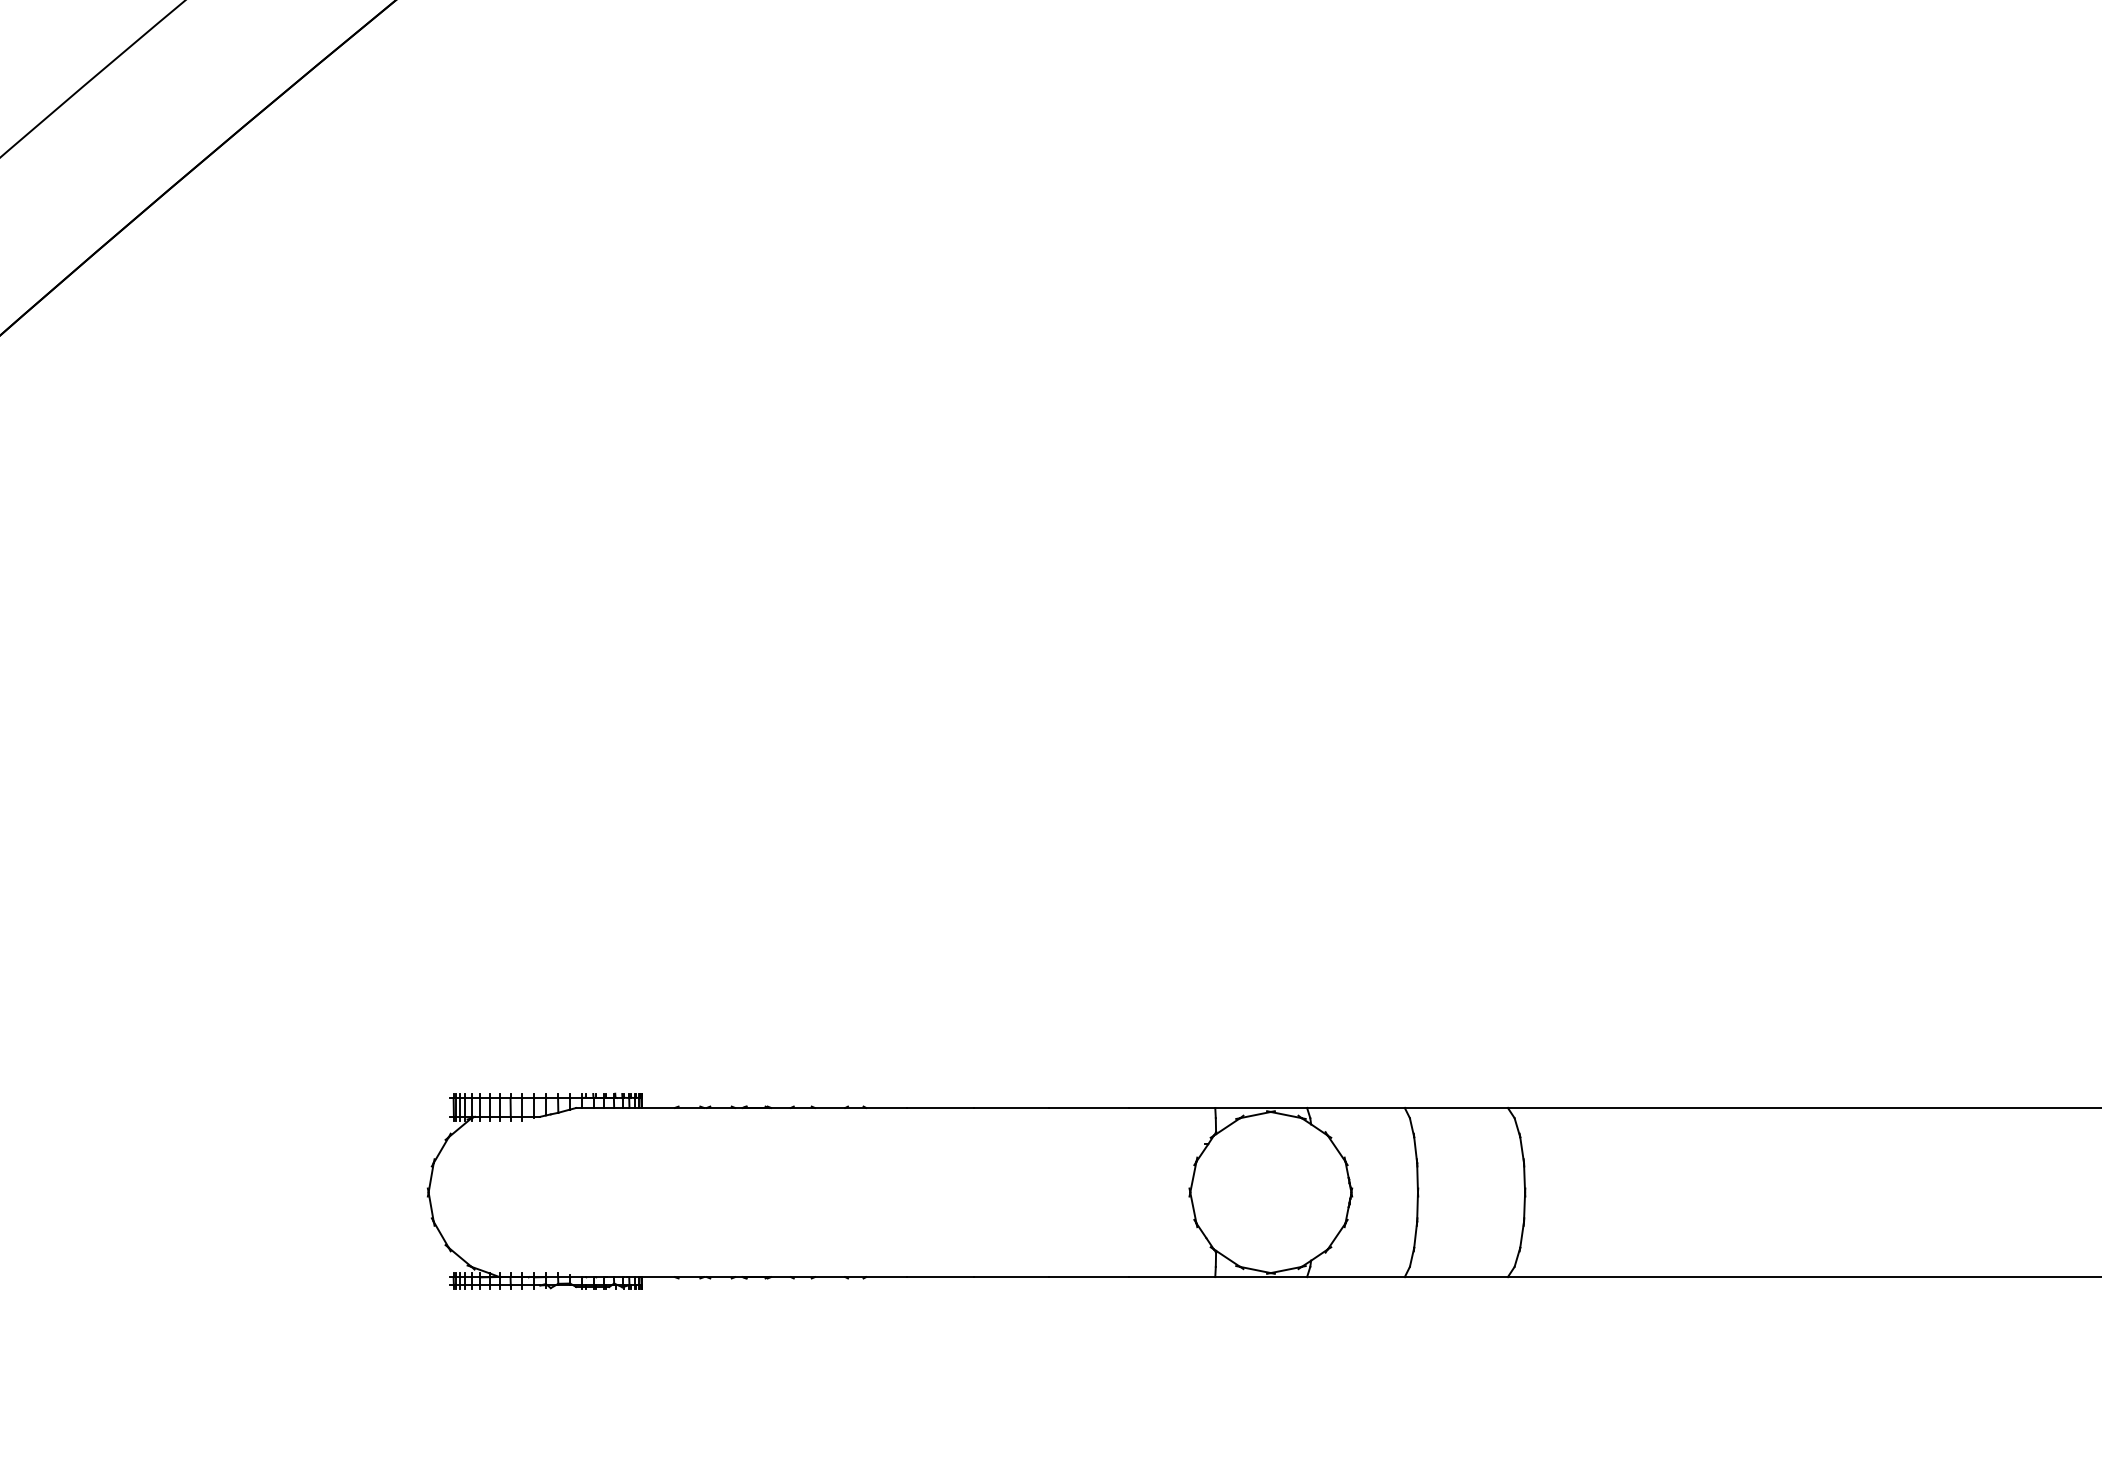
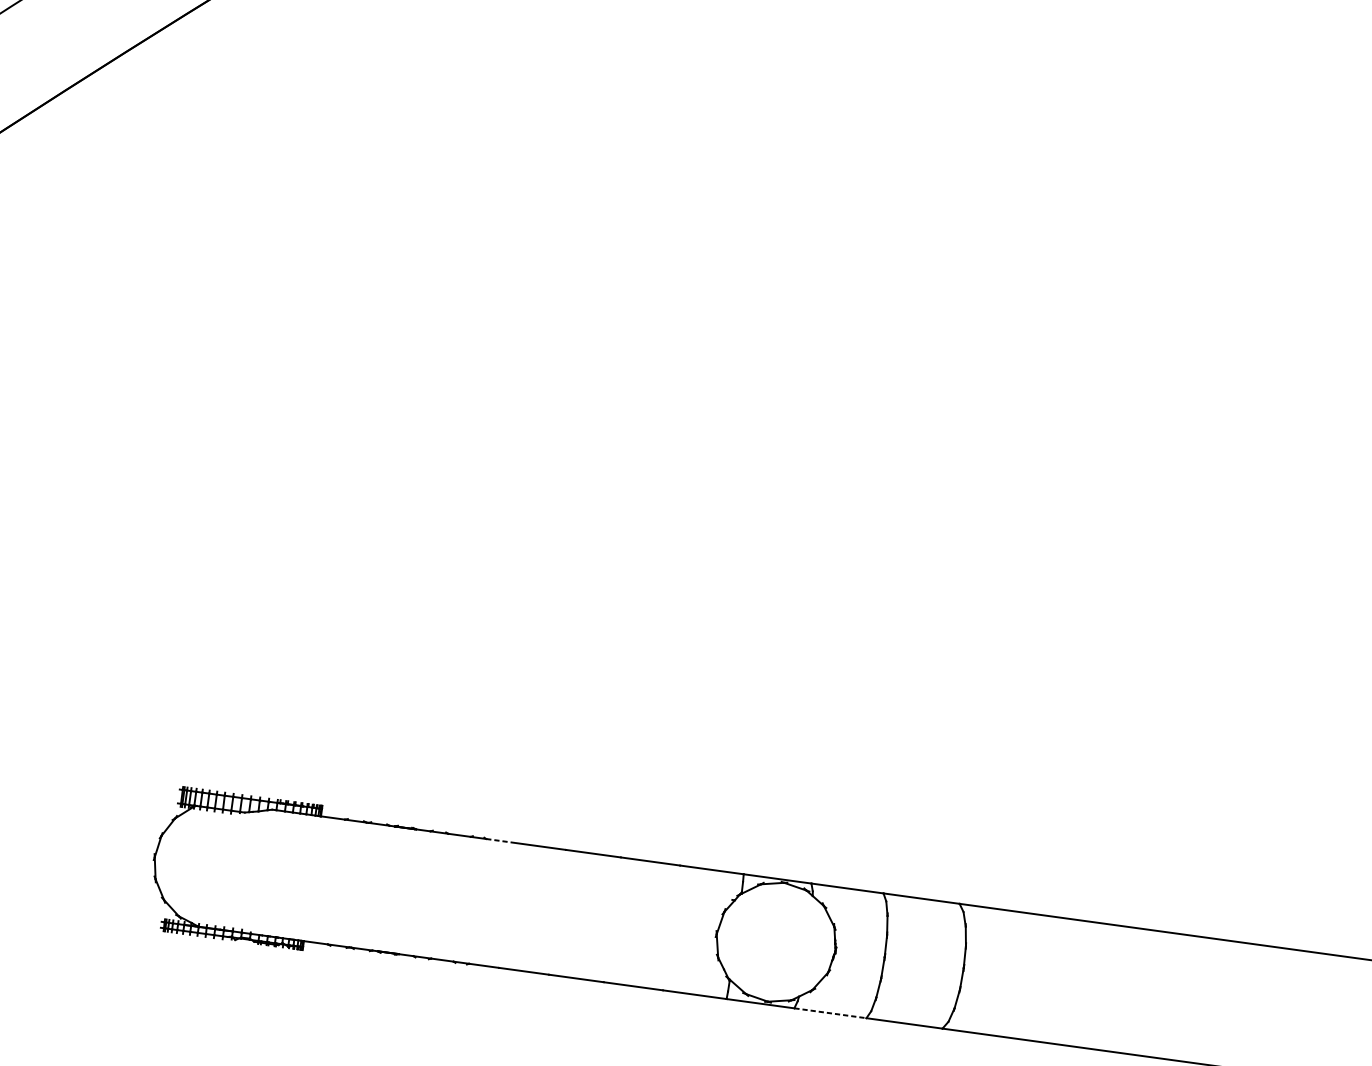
line: (887, 1107) -> (501, 840), solid -> dashed
line: (1355, 1277) -> (830, 1013), solid -> dashed

